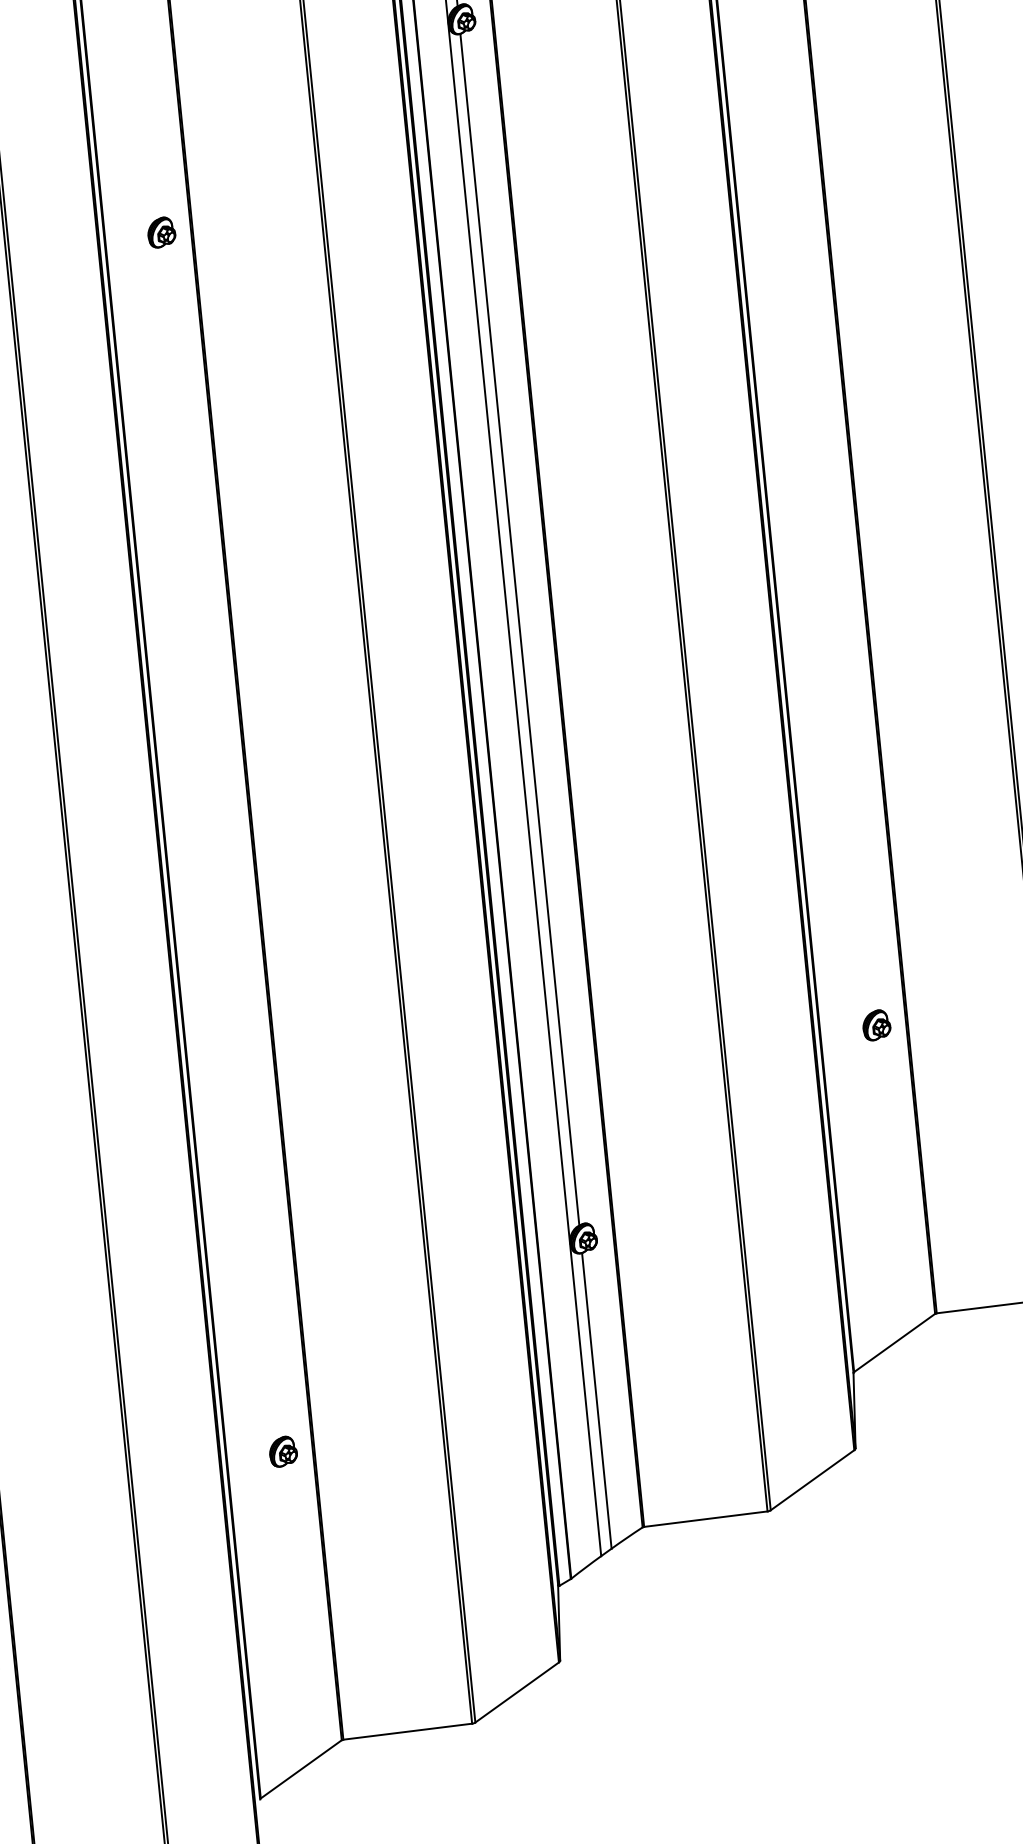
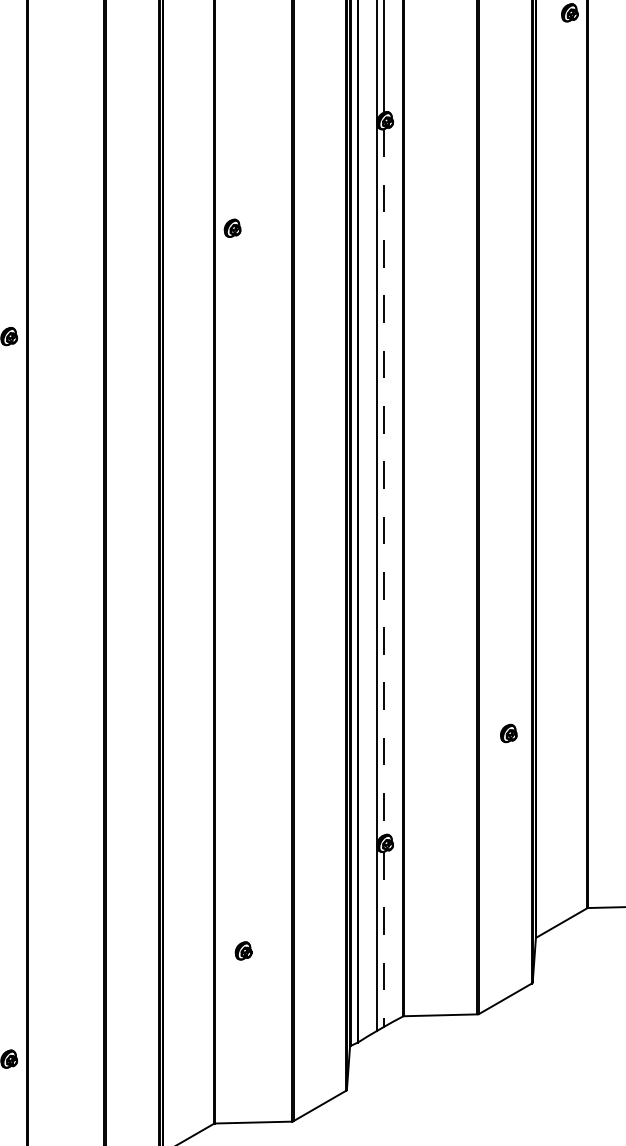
part: (161, 231) -> (232, 227), moved
line: (519, 631) -> (383, 483), solid -> dashed
part: (876, 1025) -> (508, 733), moved
line: (596, 1400) -> (383, 939), solid -> dashed
part: (282, 1450) -> (243, 950), moved

